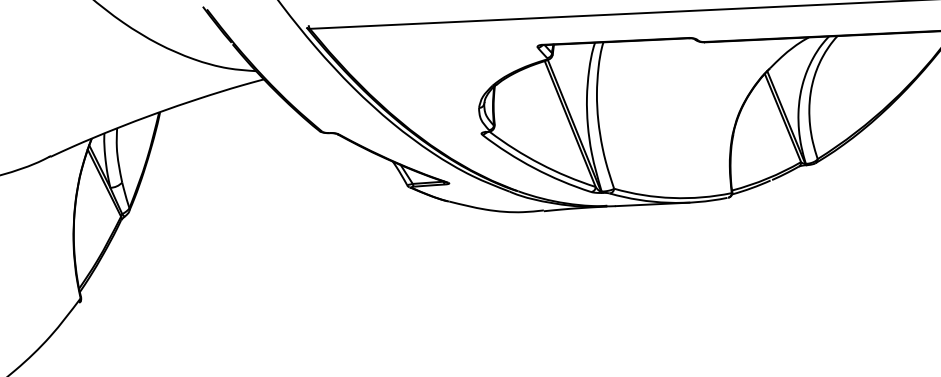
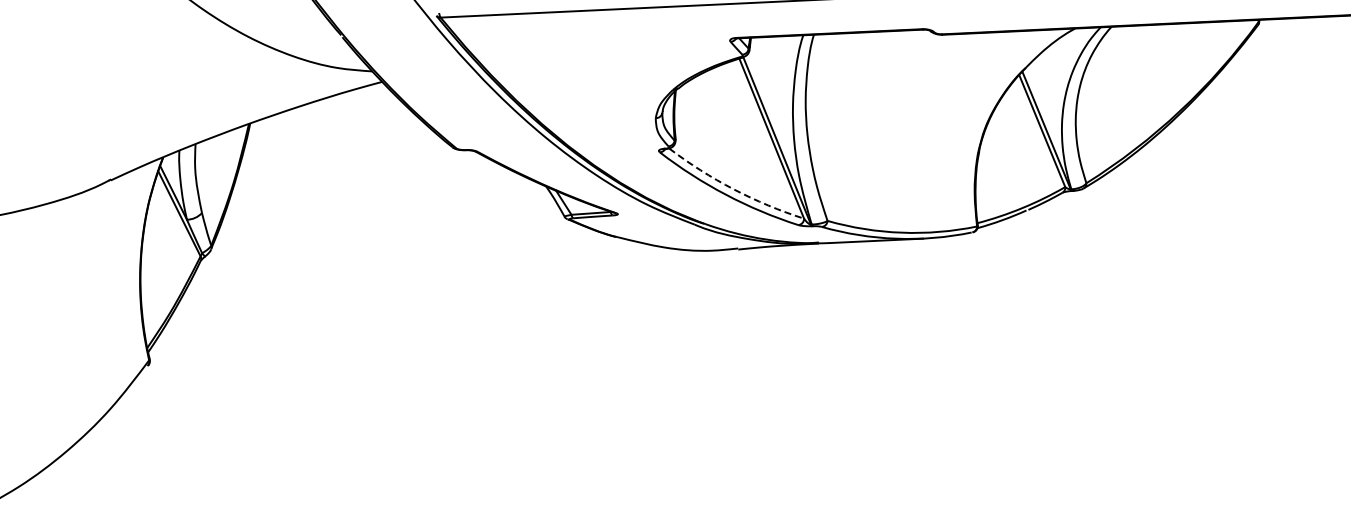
arc: (540, 164) -> (733, 189), solid -> dashed

